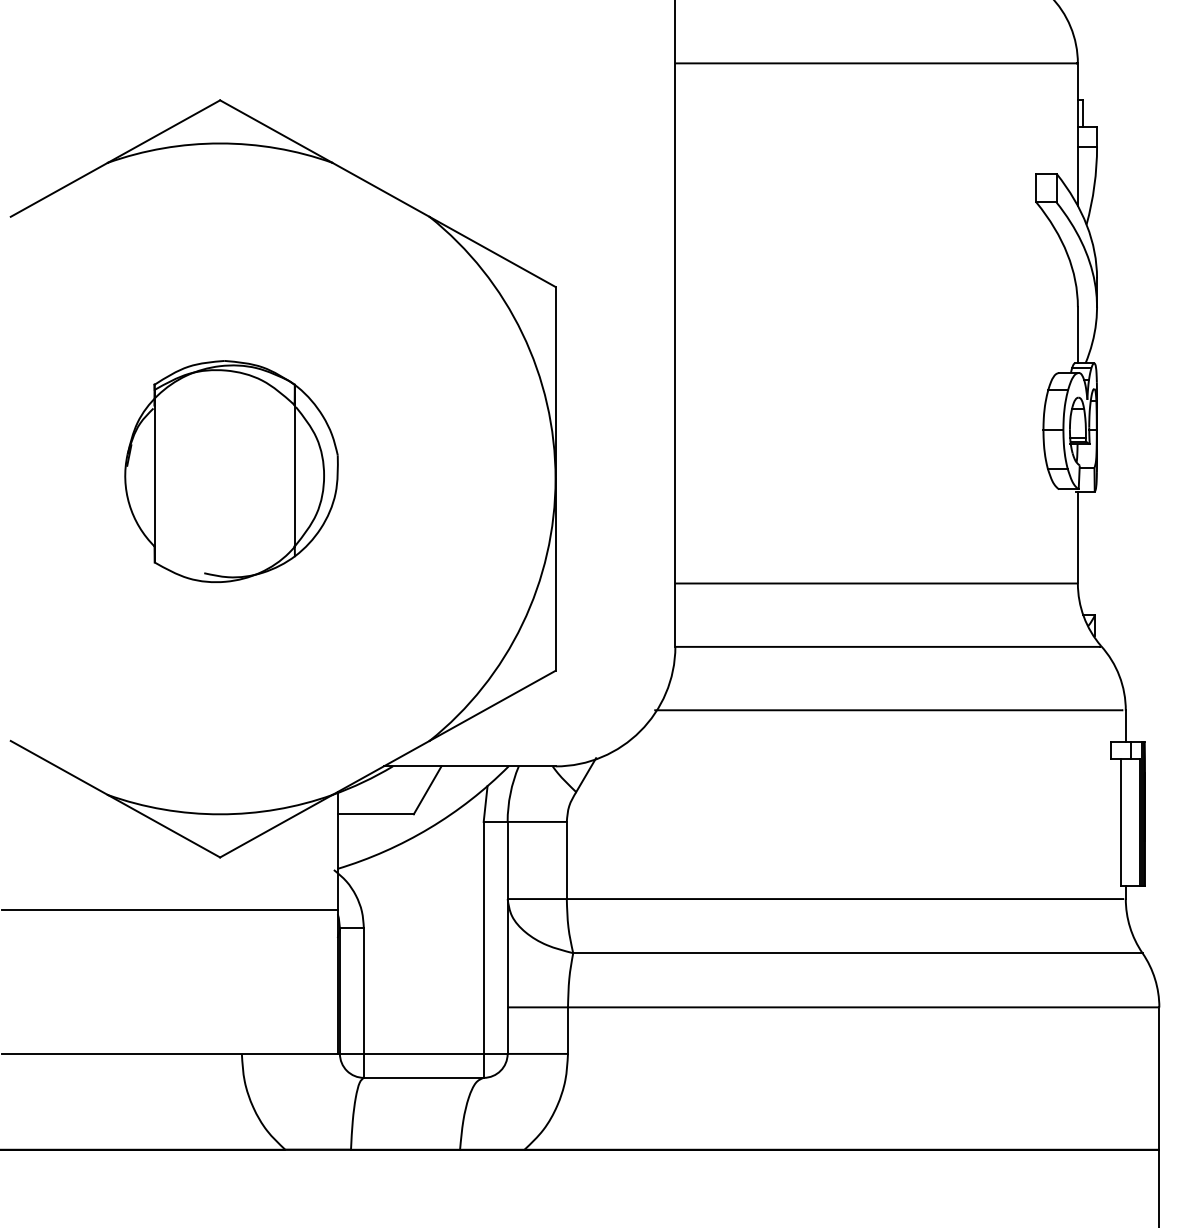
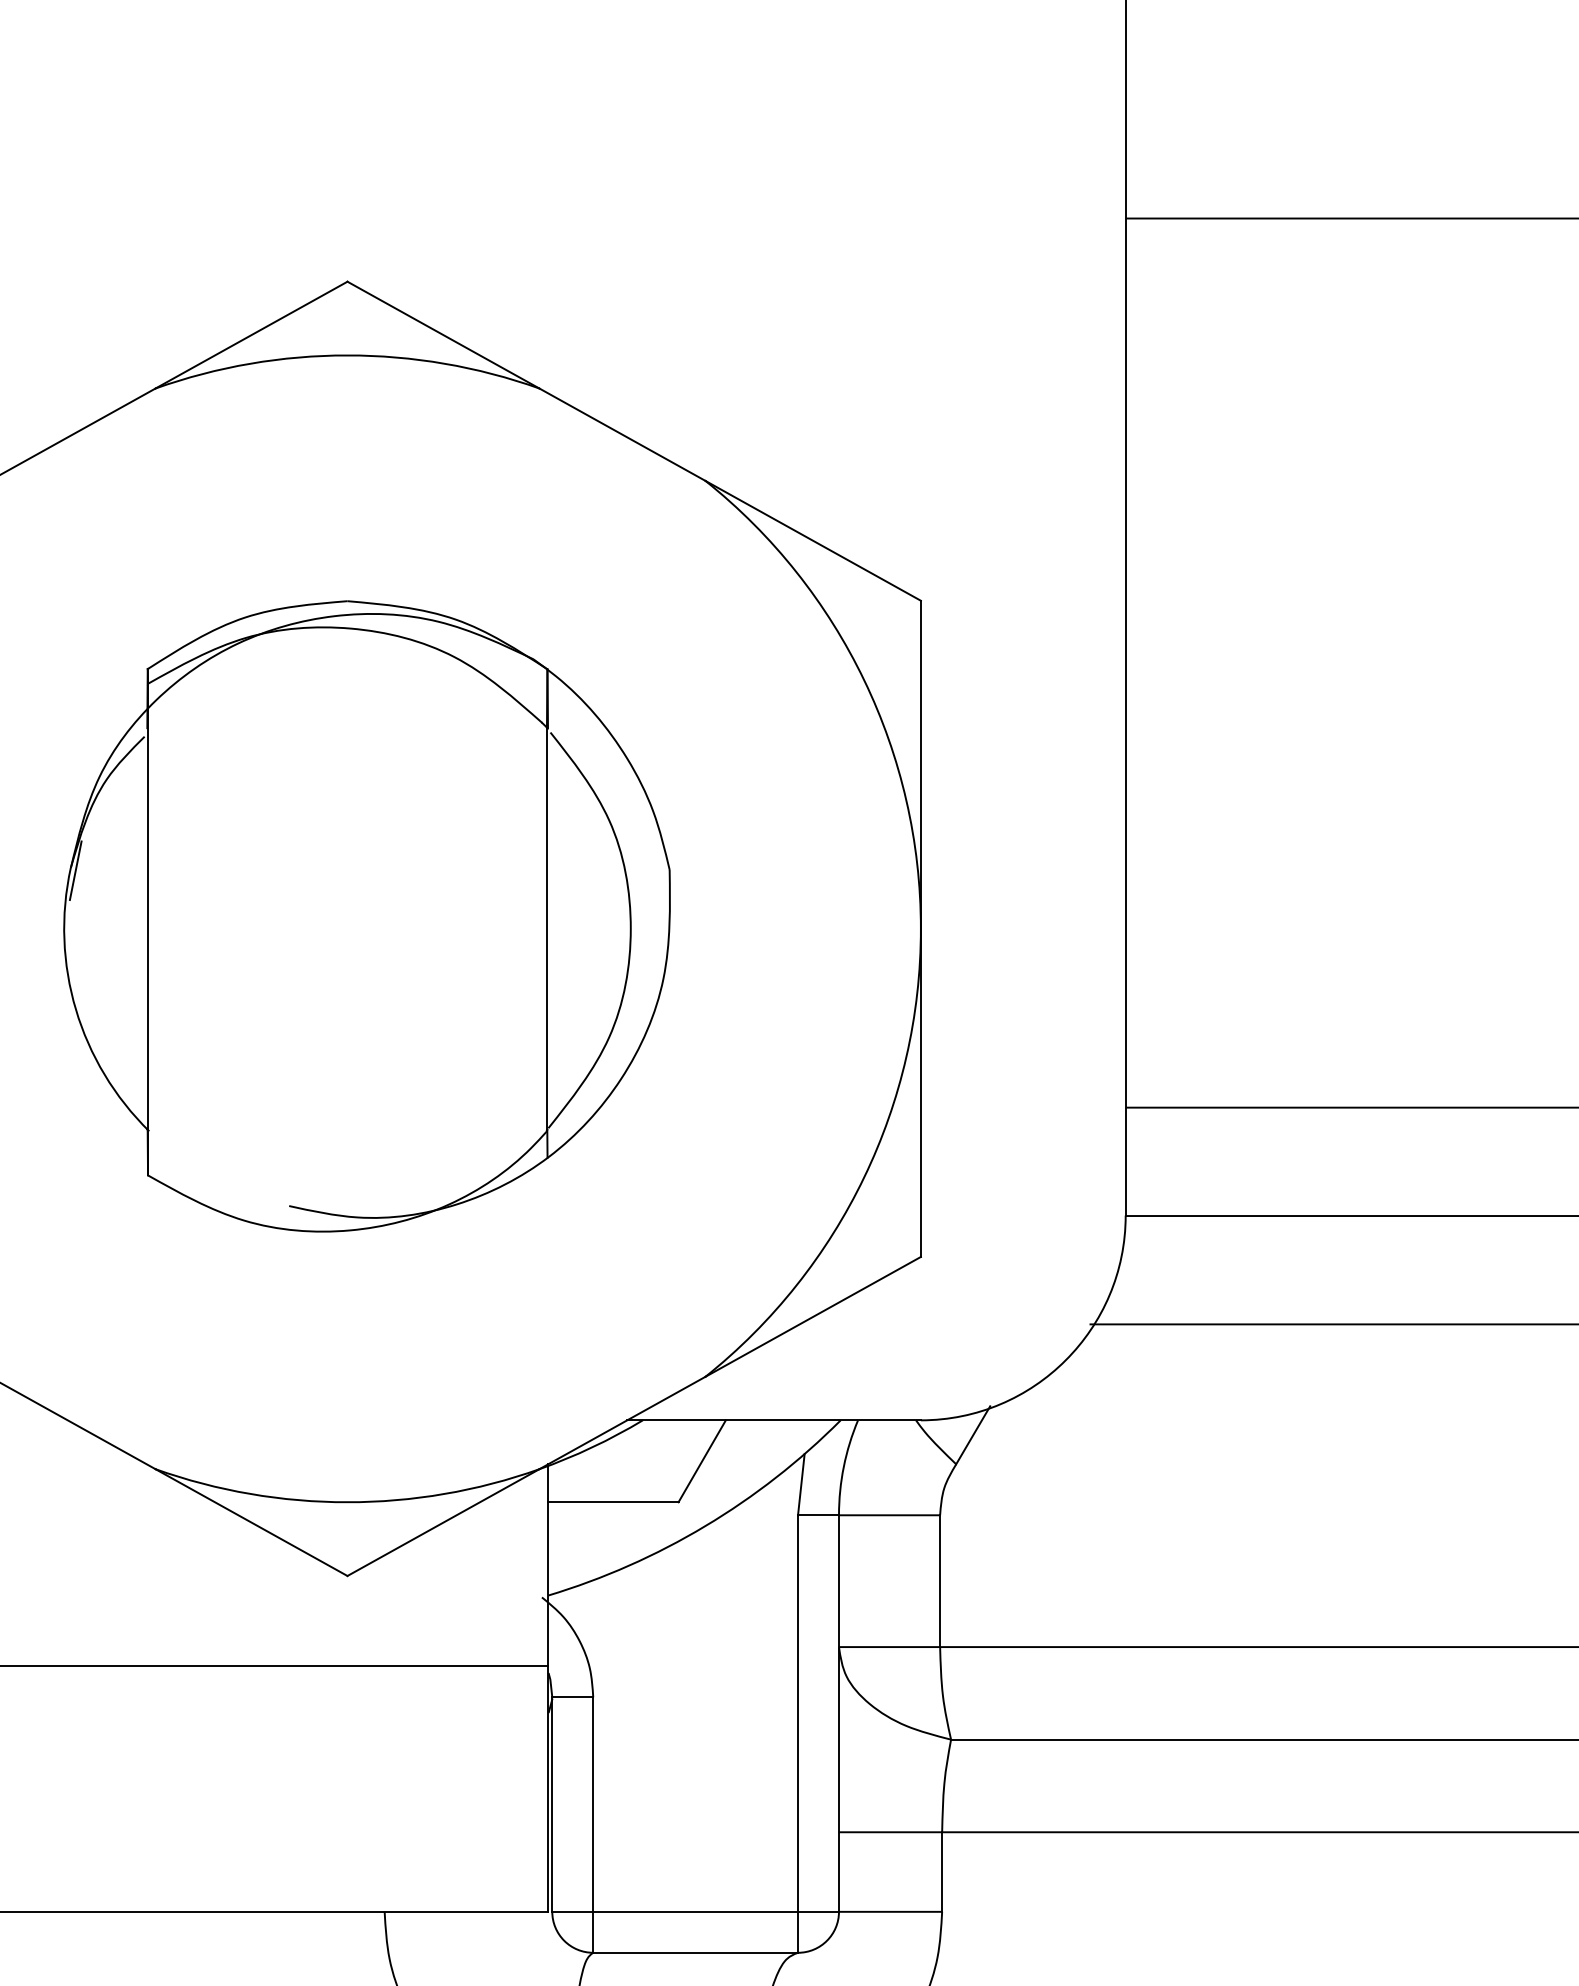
part: (231, 471) -> (366, 916), size x1.67

